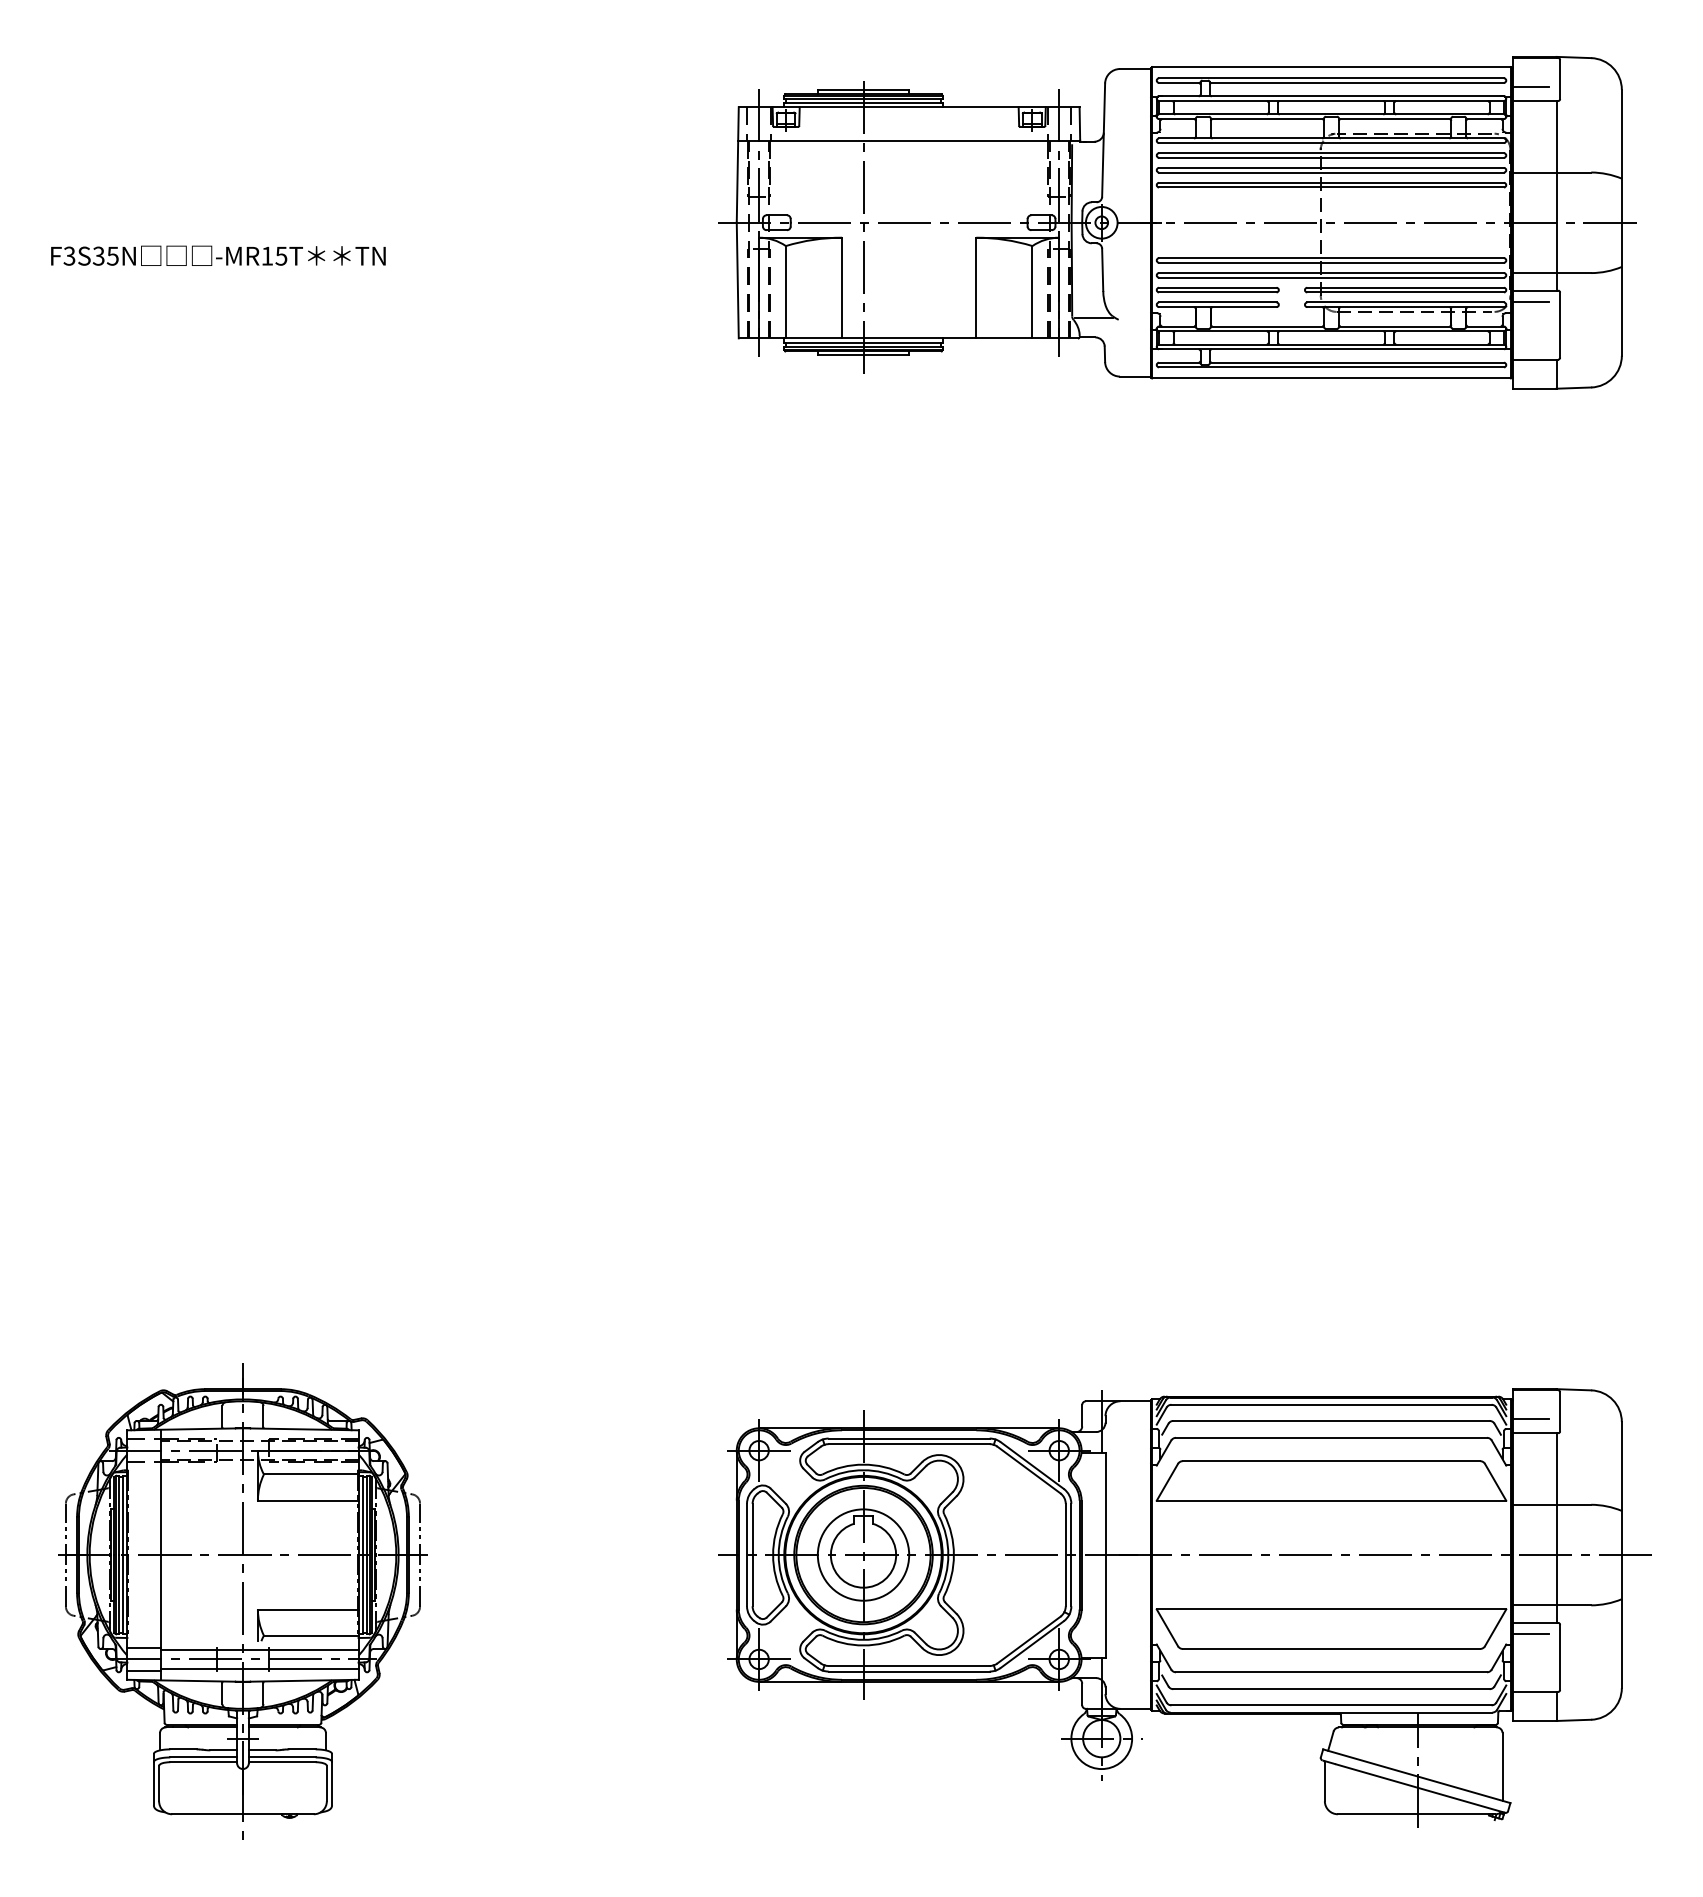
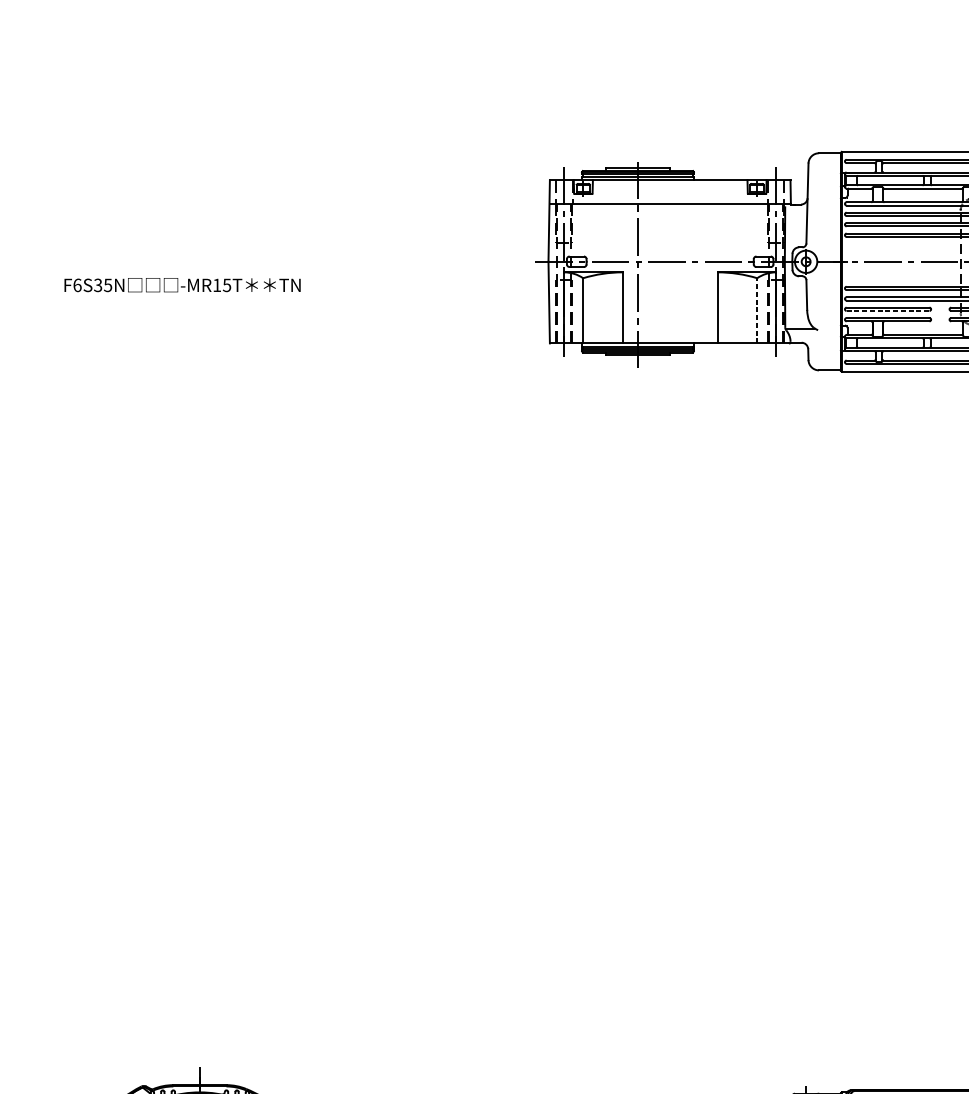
text: (69, 255) -> (77, 284), F3S35N -> F6S35N
line: (1032, 291) -> (757, 310), solid -> dashed
line: (1217, 292) -> (887, 311), solid -> dashed

